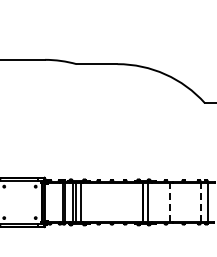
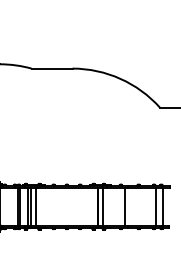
line: (169, 201) -> (124, 205), dashed -> solid
line: (200, 201) -> (155, 205), dashed -> solid

